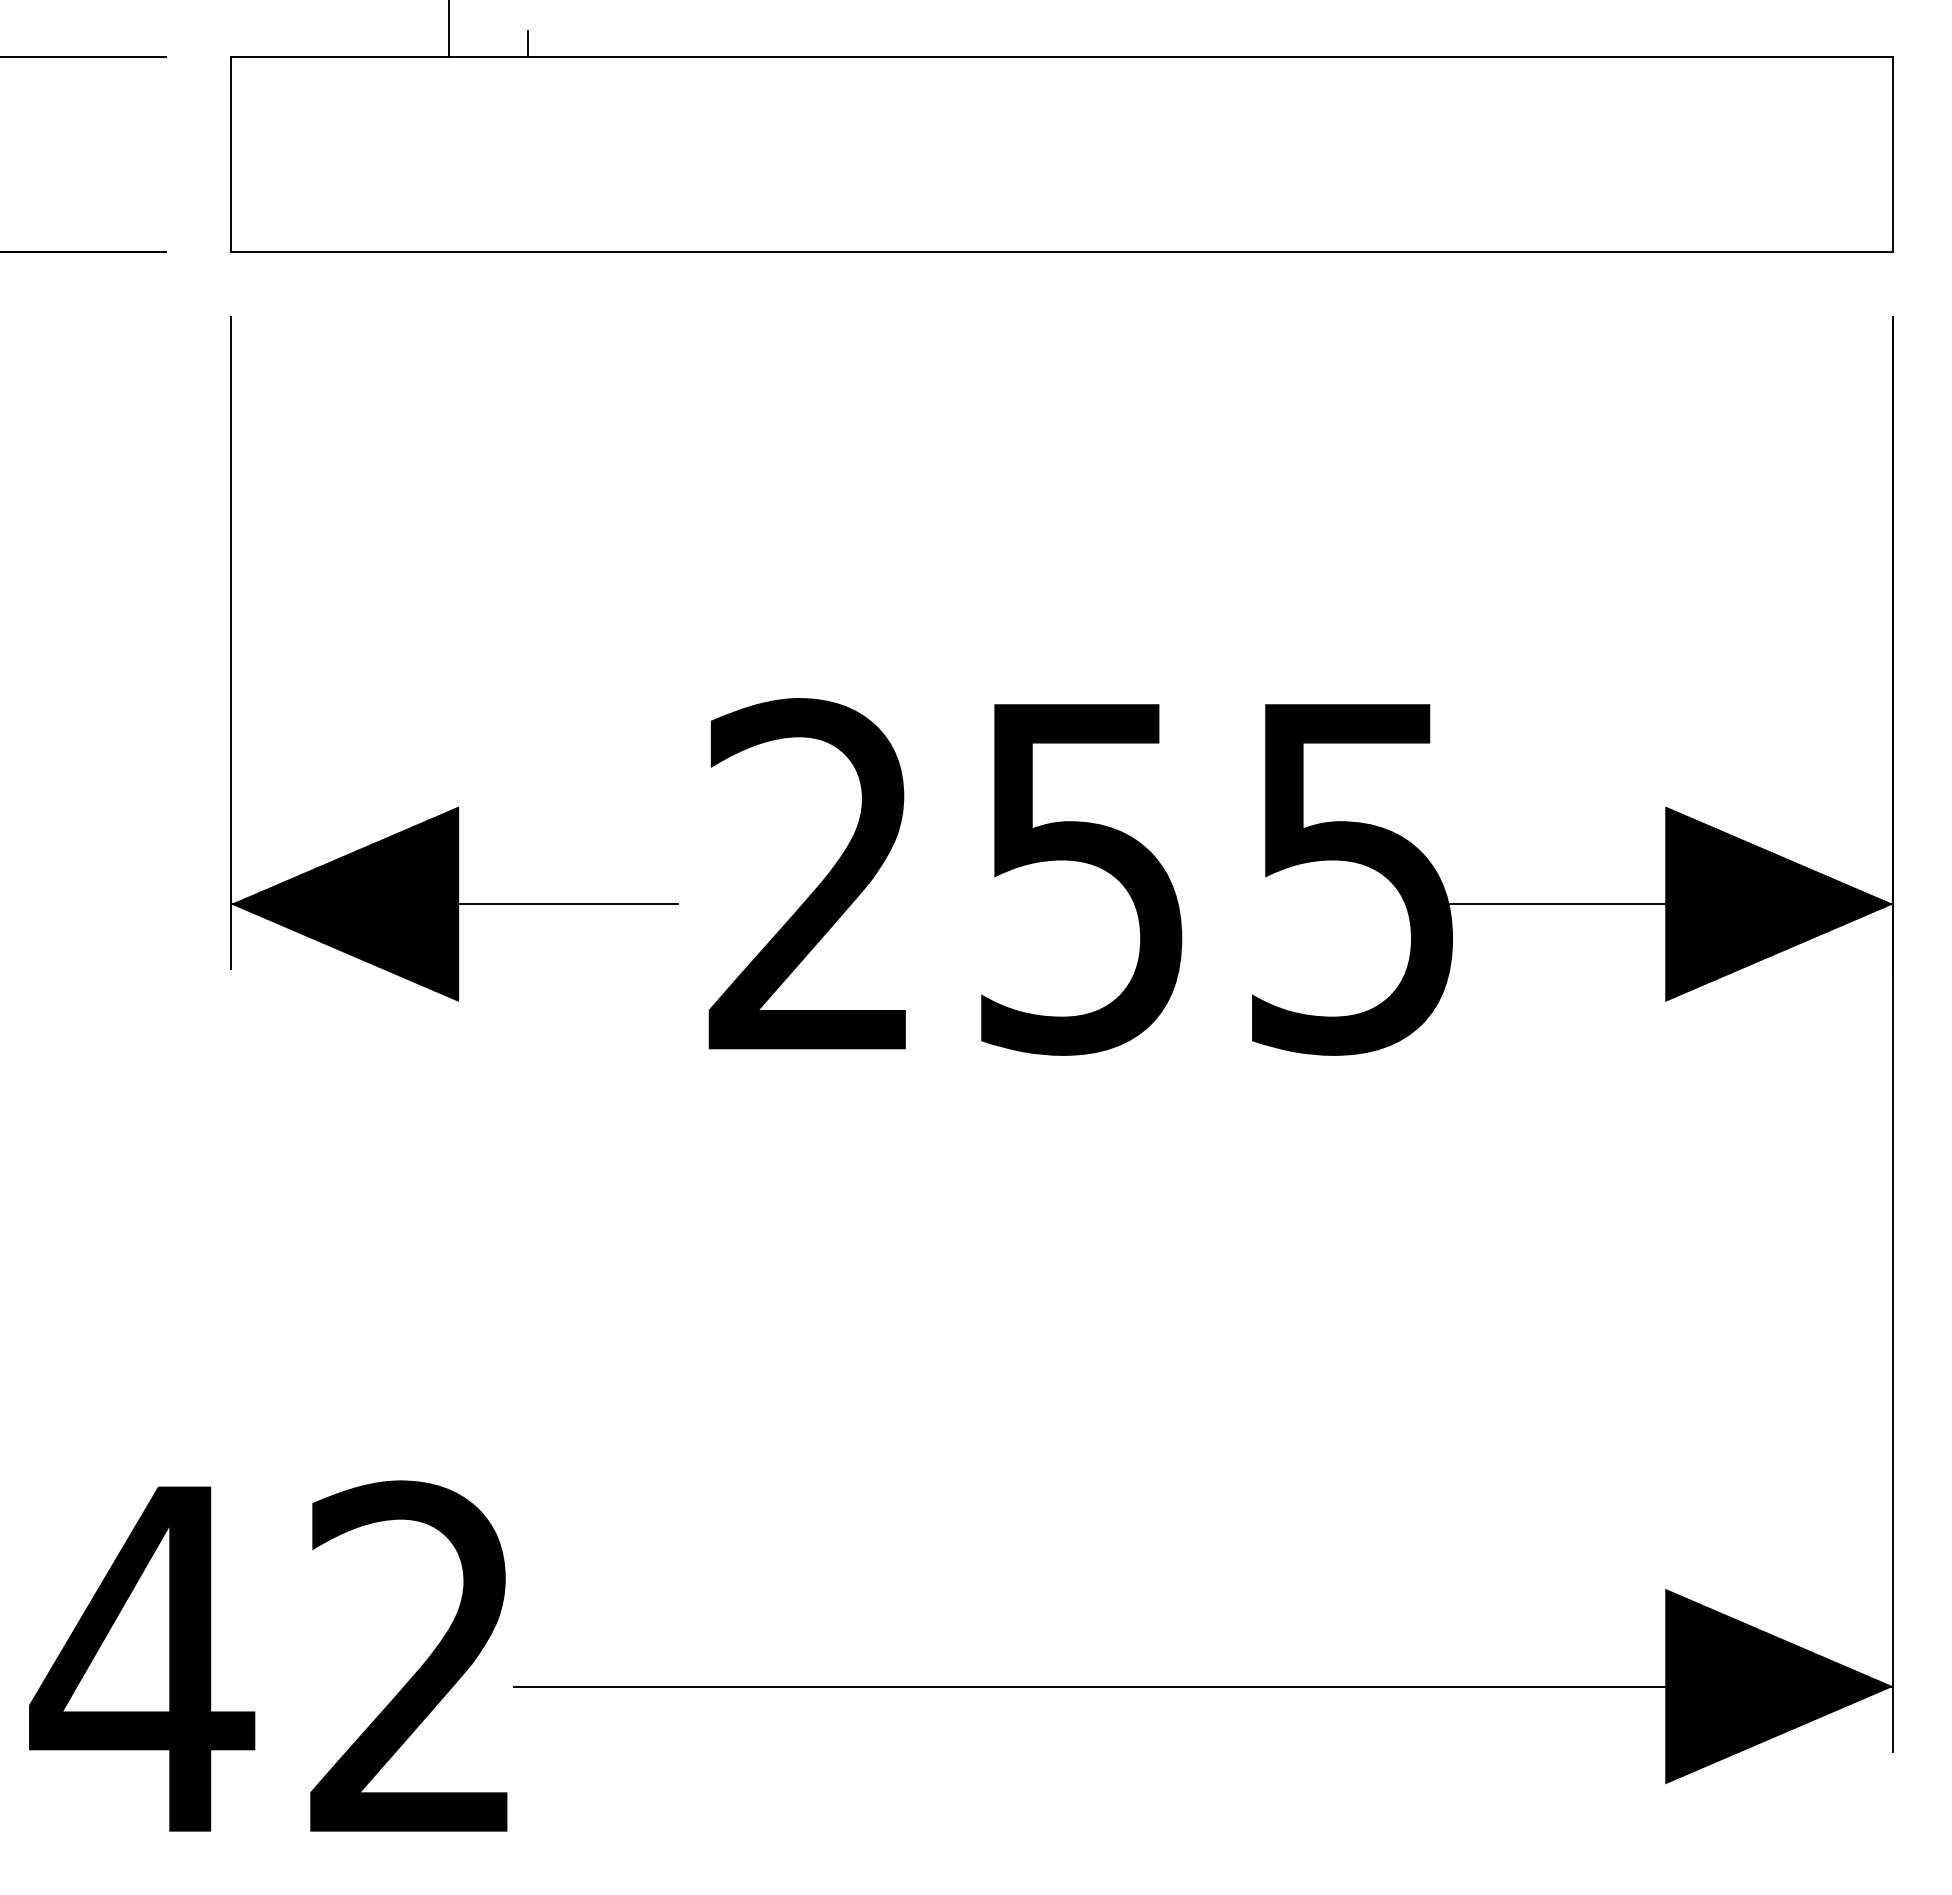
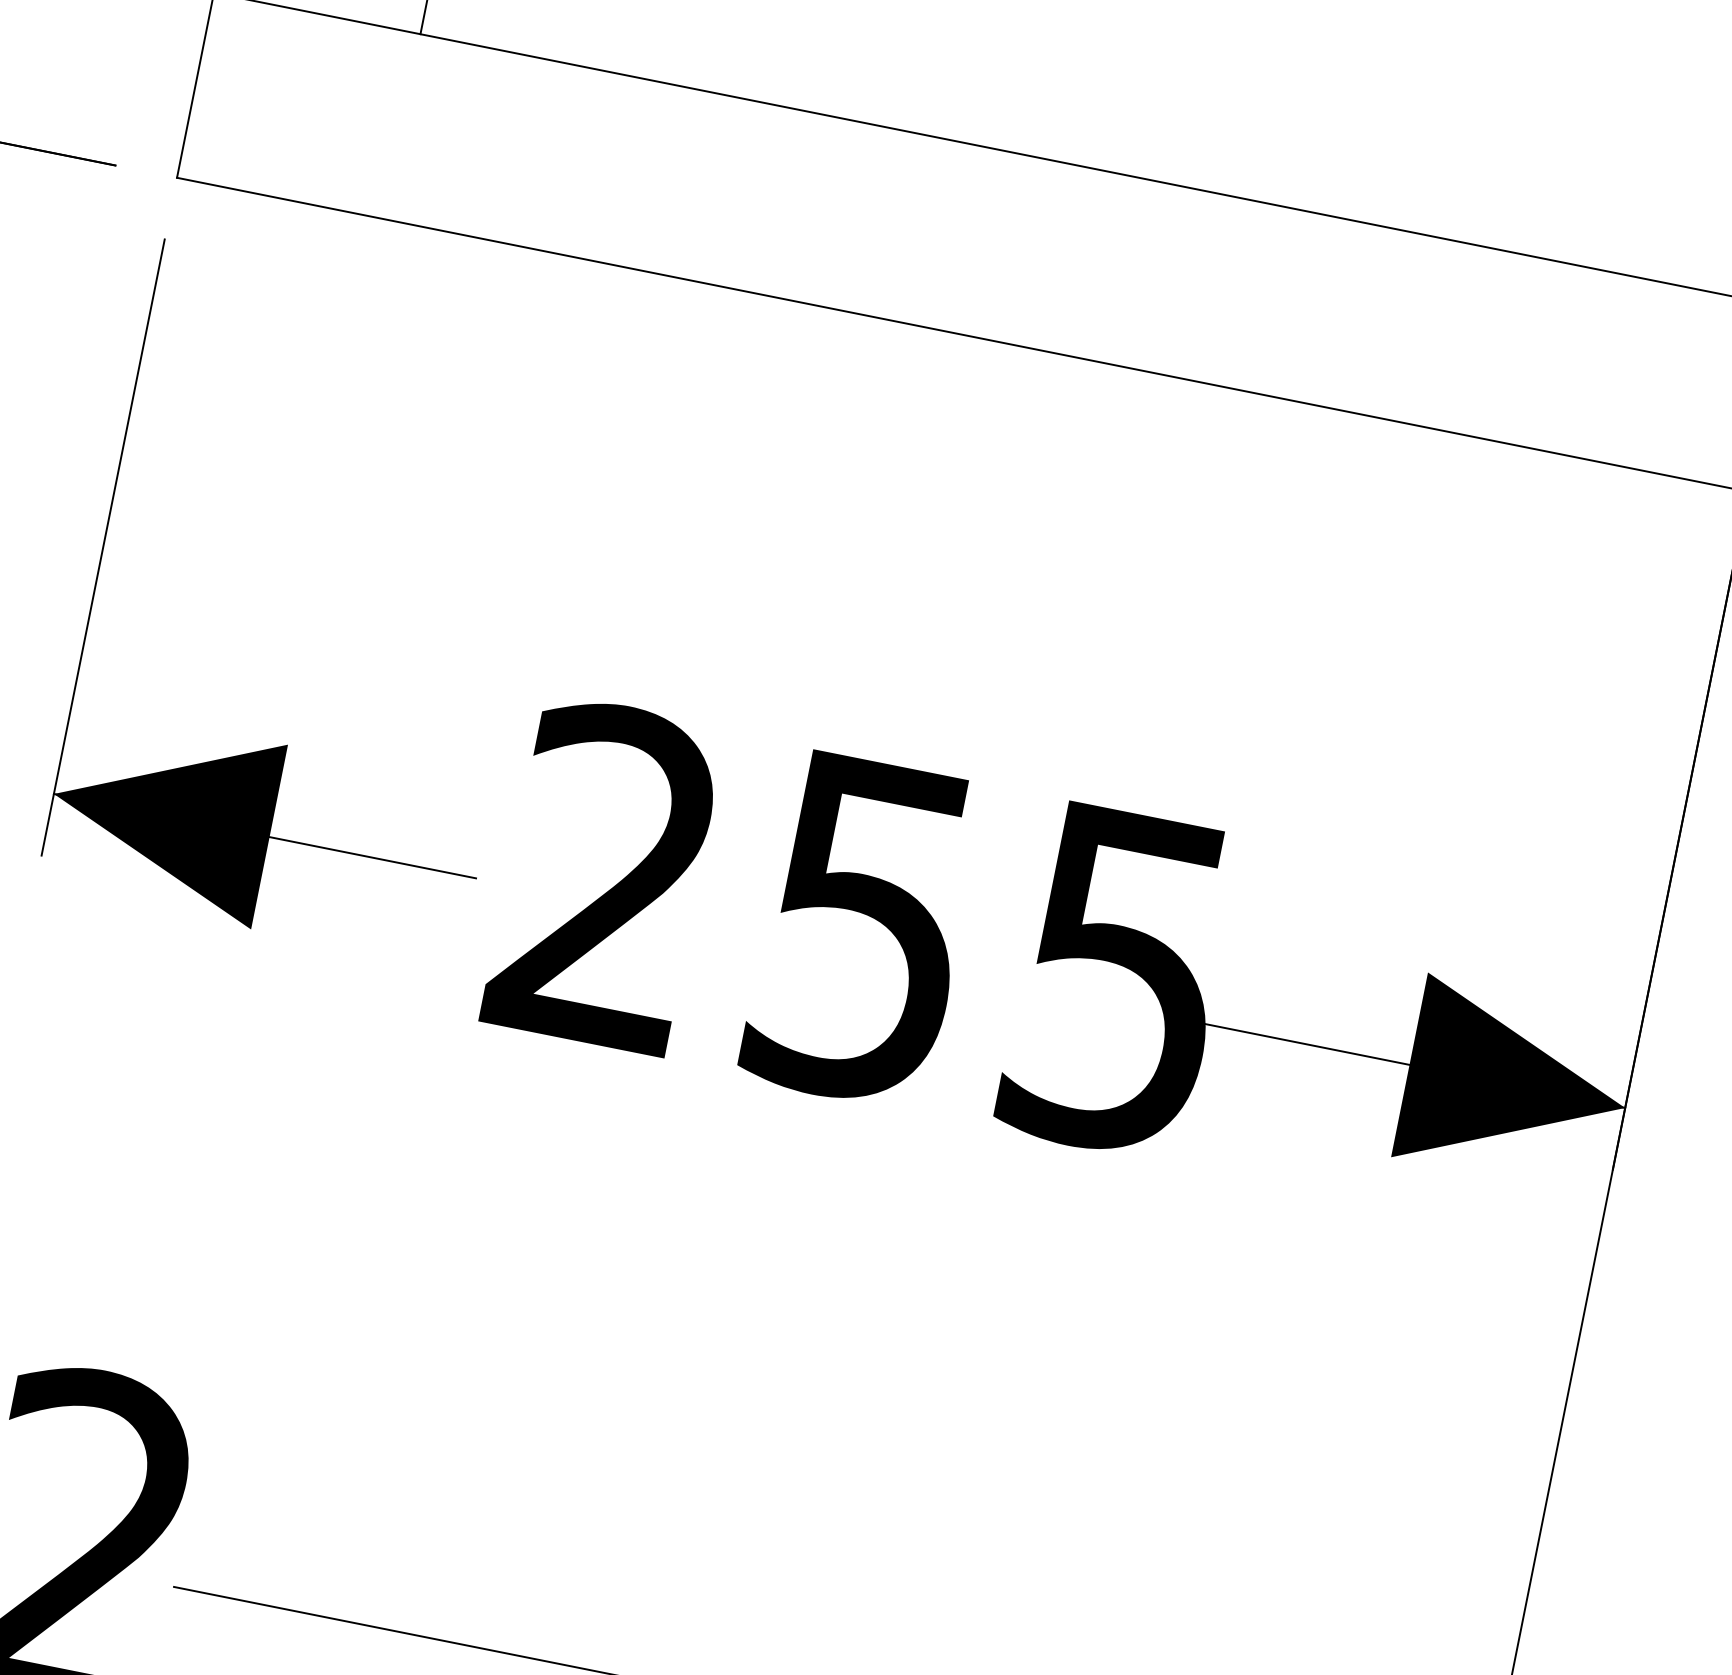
line: (527, 43) -> (496, 36), removed

